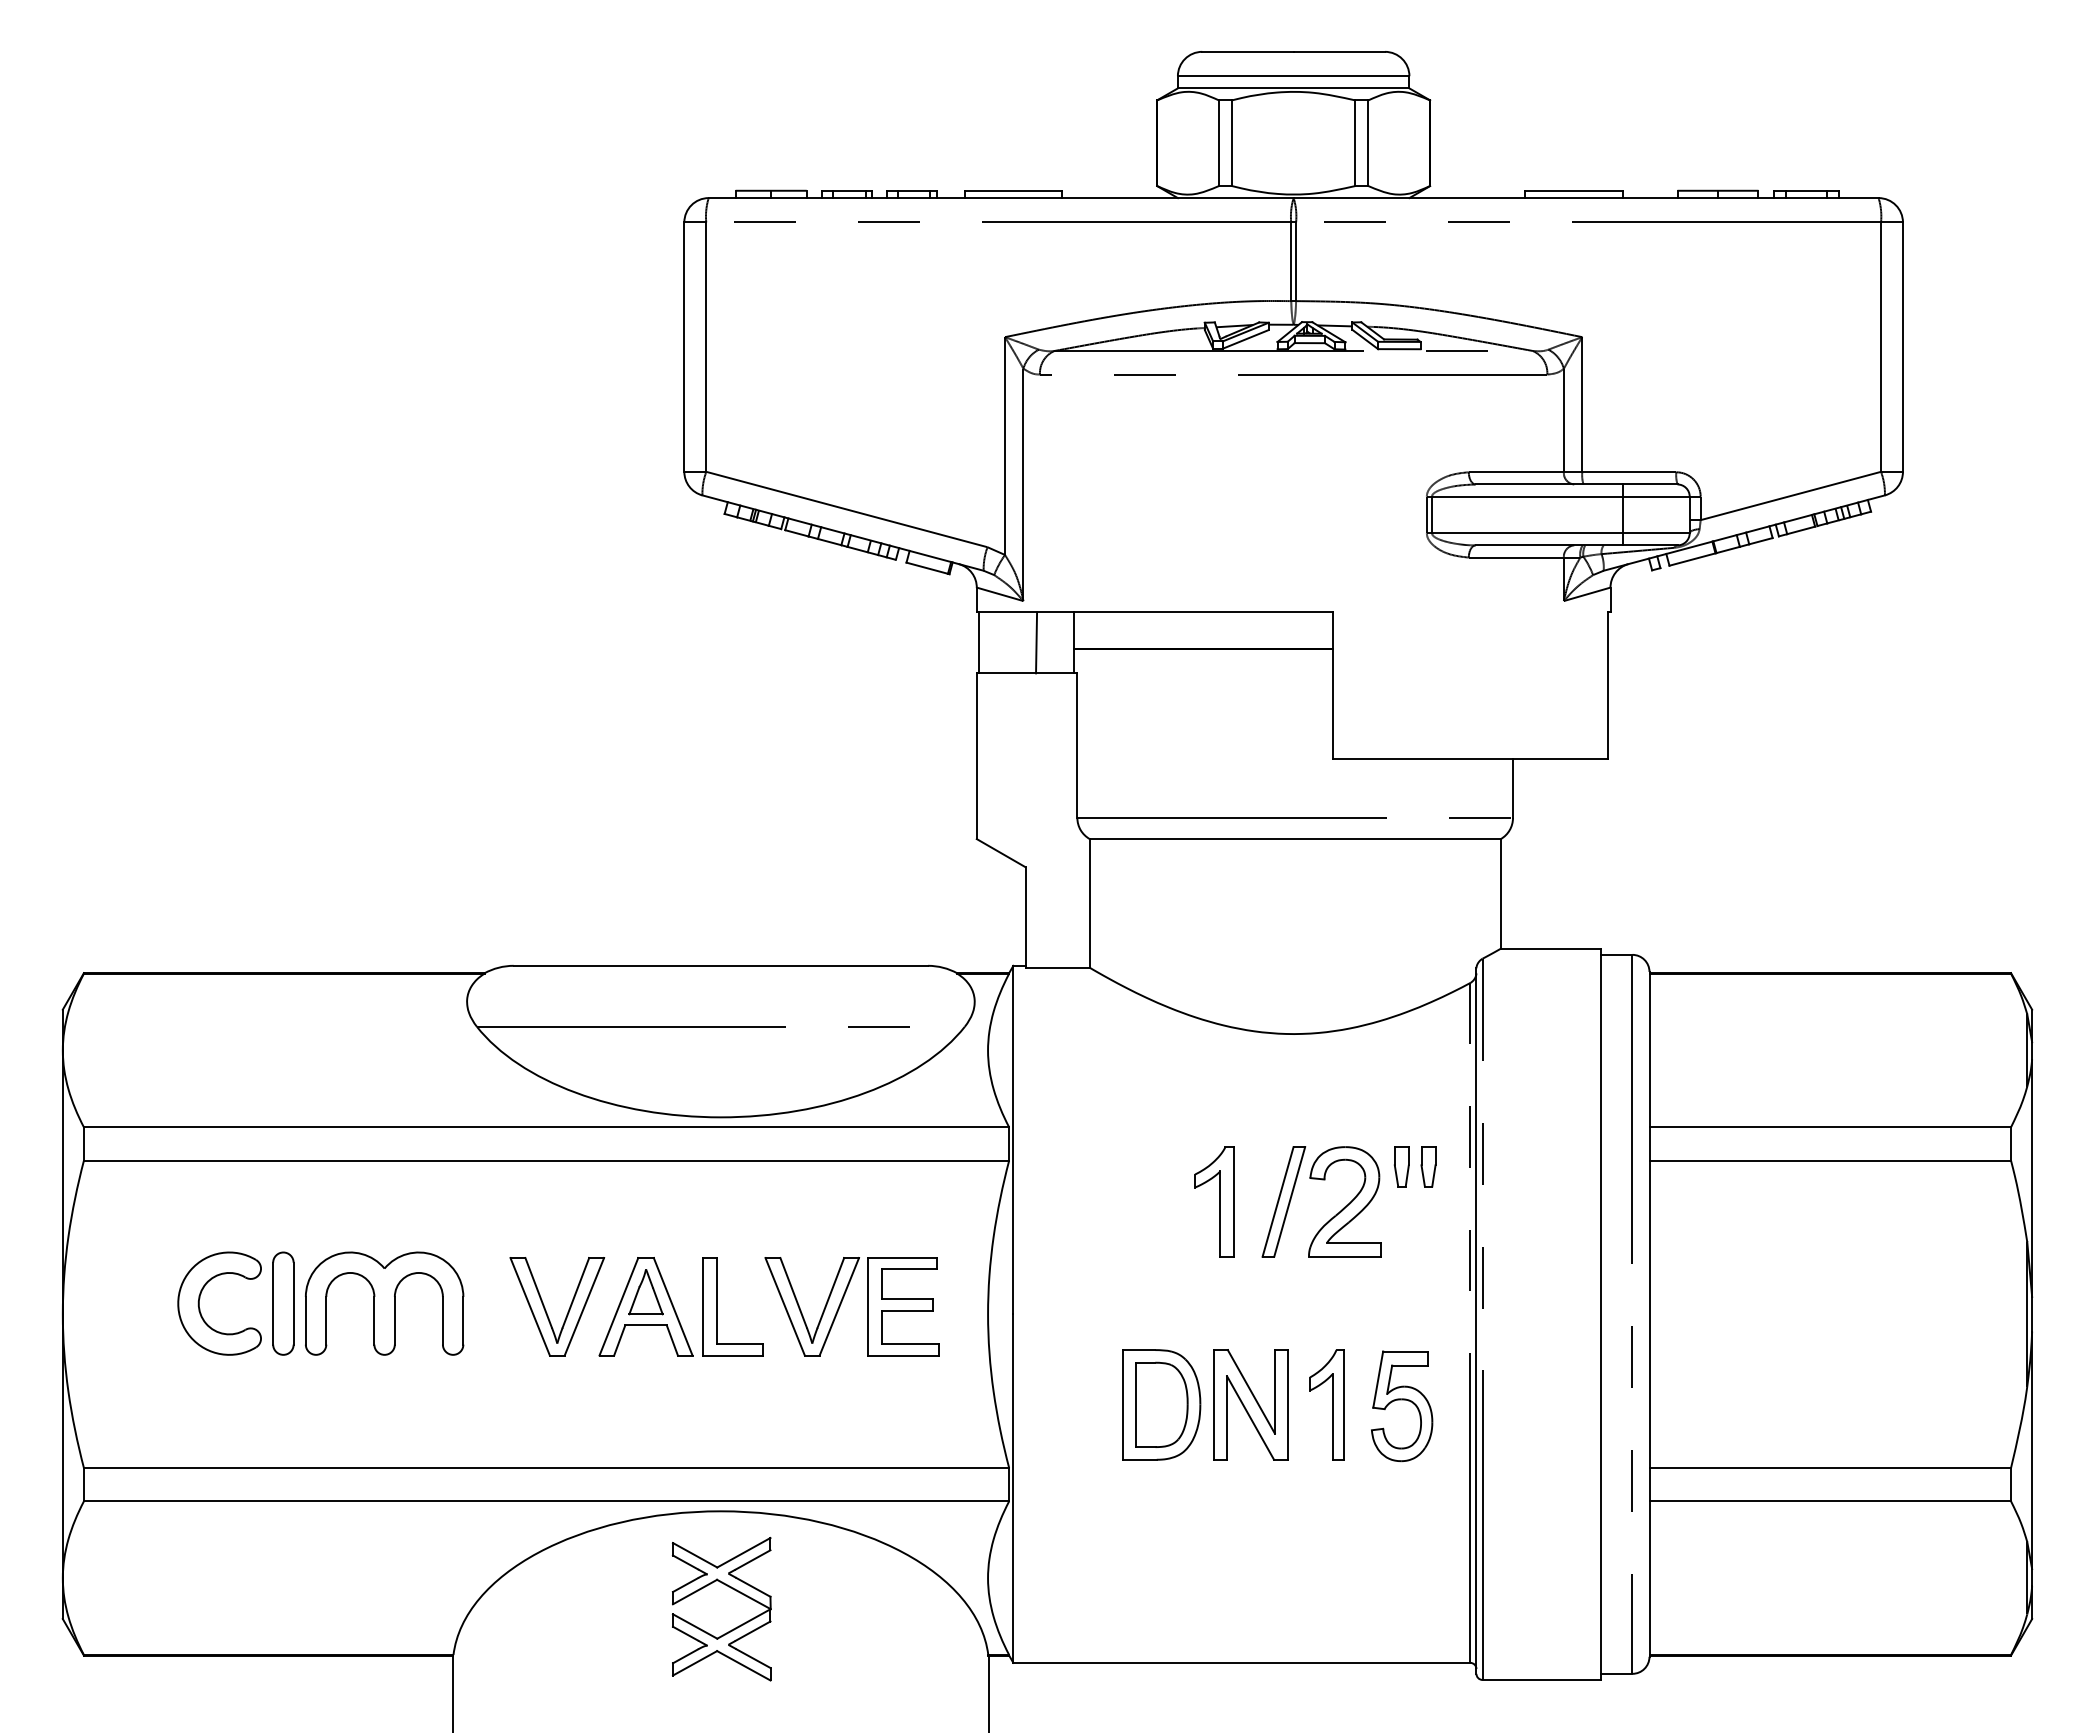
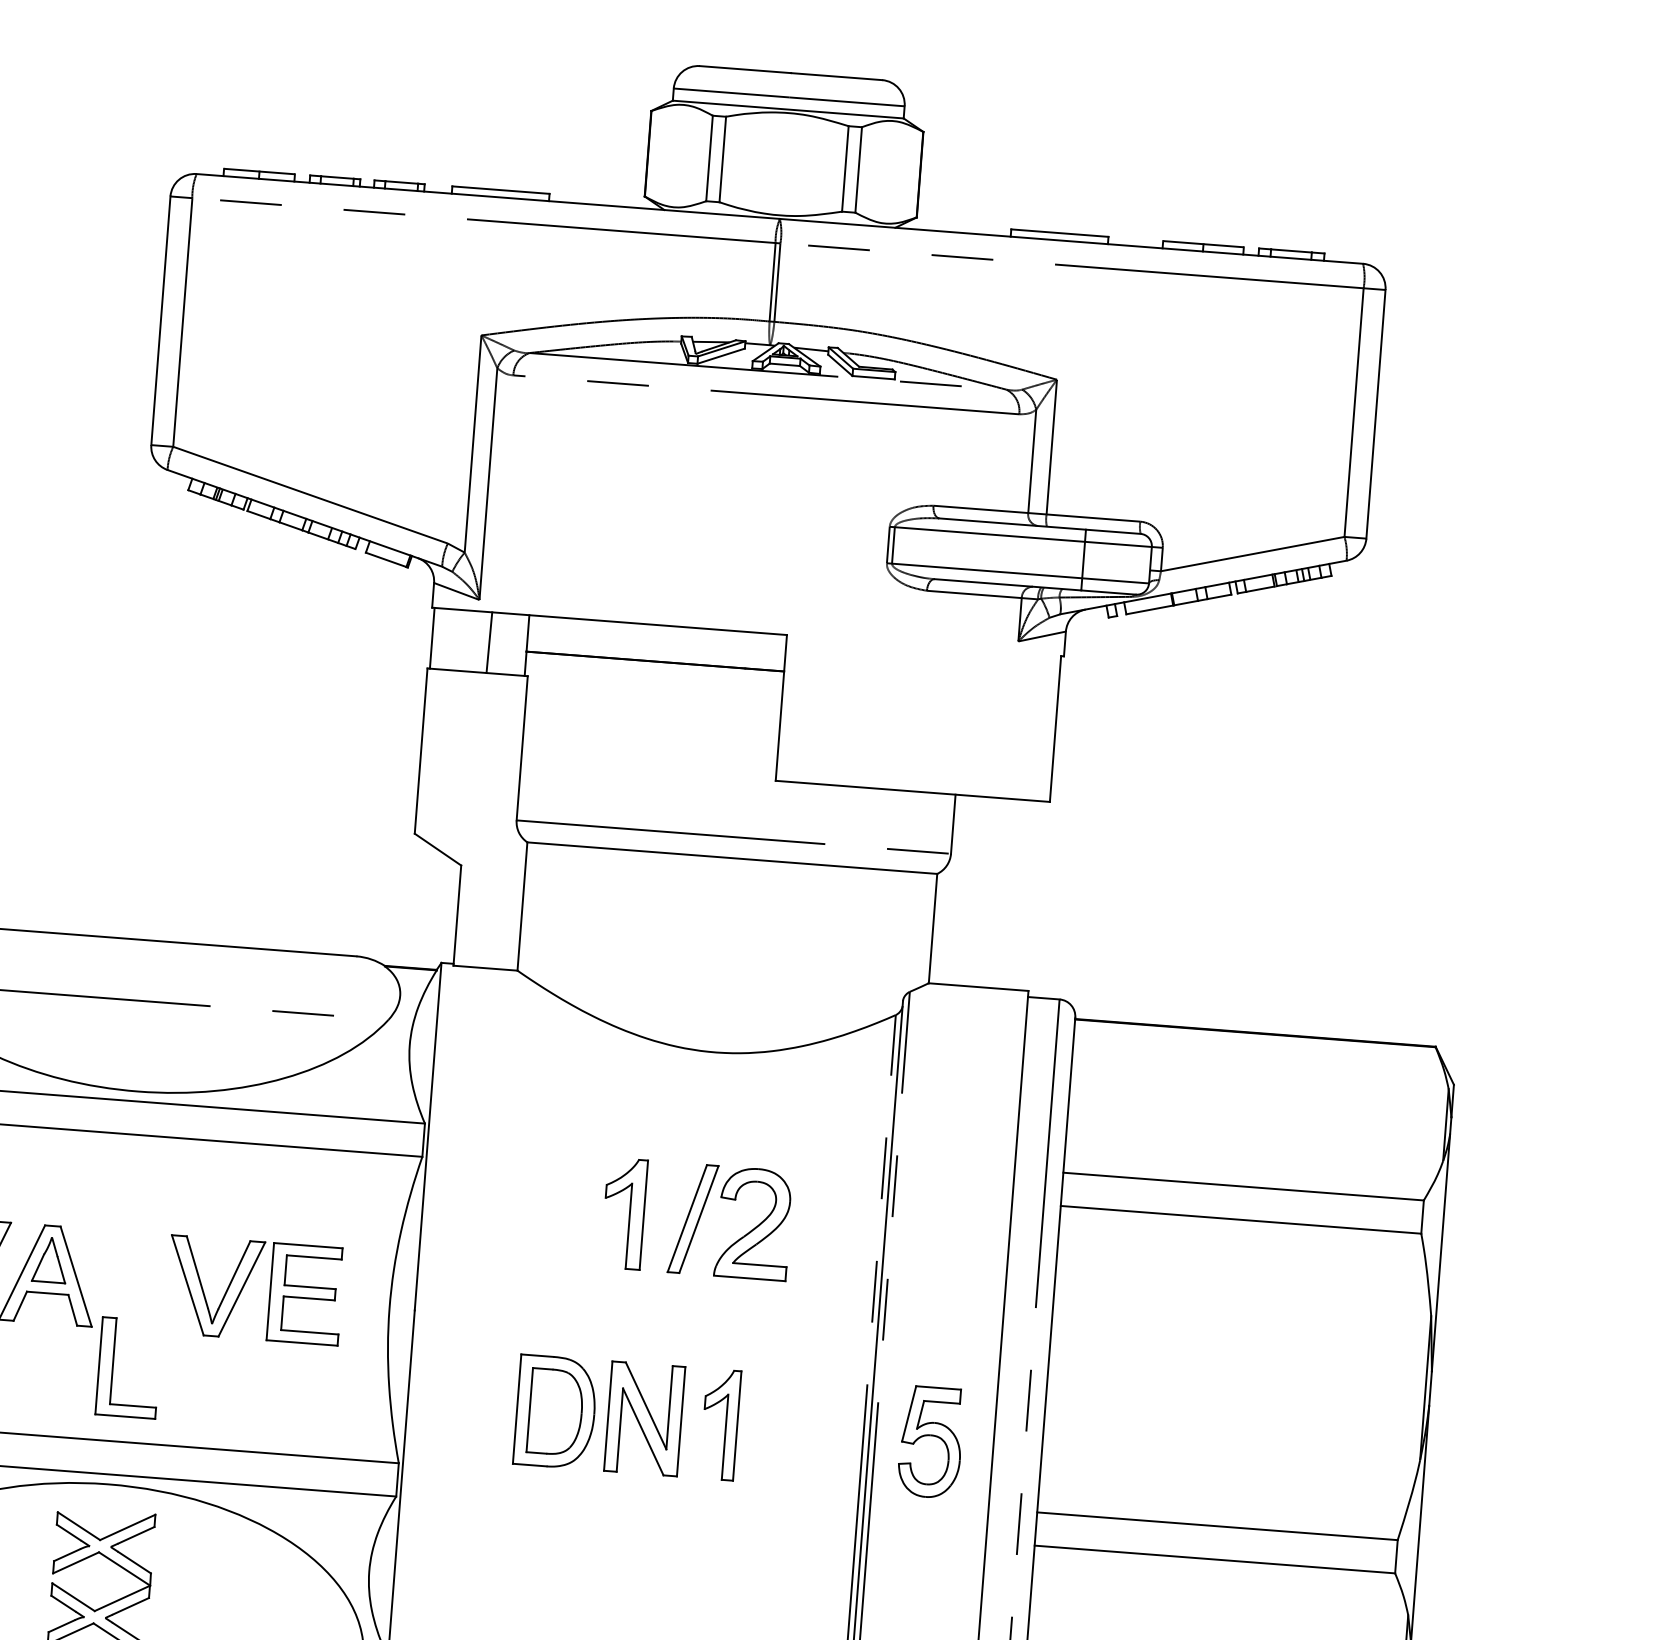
part: (1401, 1166) -> (813, 1192), removed
part: (1428, 1166) -> (840, 1194), removed
part: (717, 1306) -> (113, 1366), moved
part: (1402, 1406) -> (931, 1442), moved

